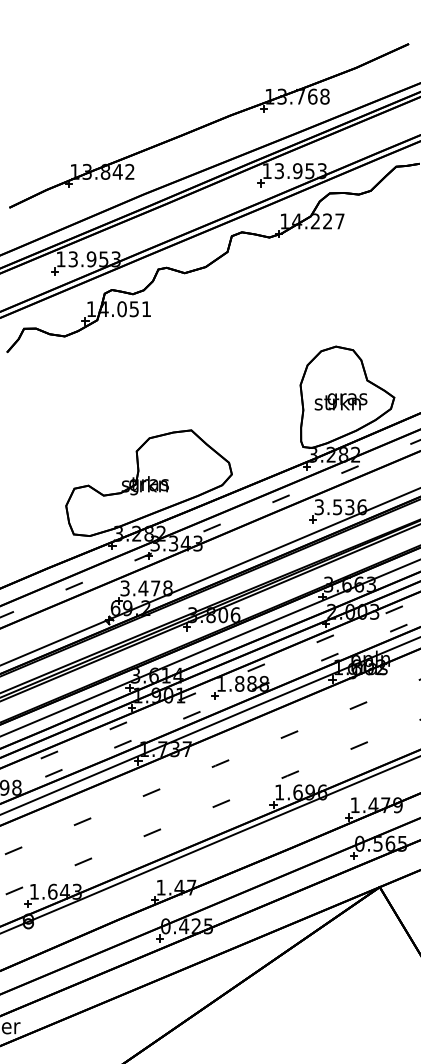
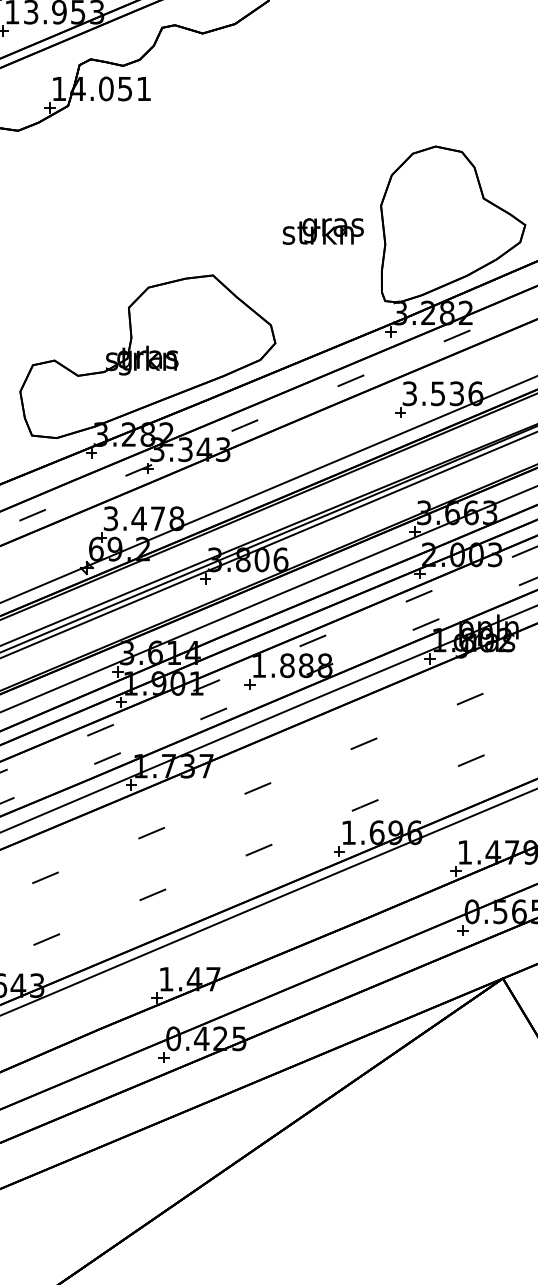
text: (340, 401) -> (322, 230), moved

